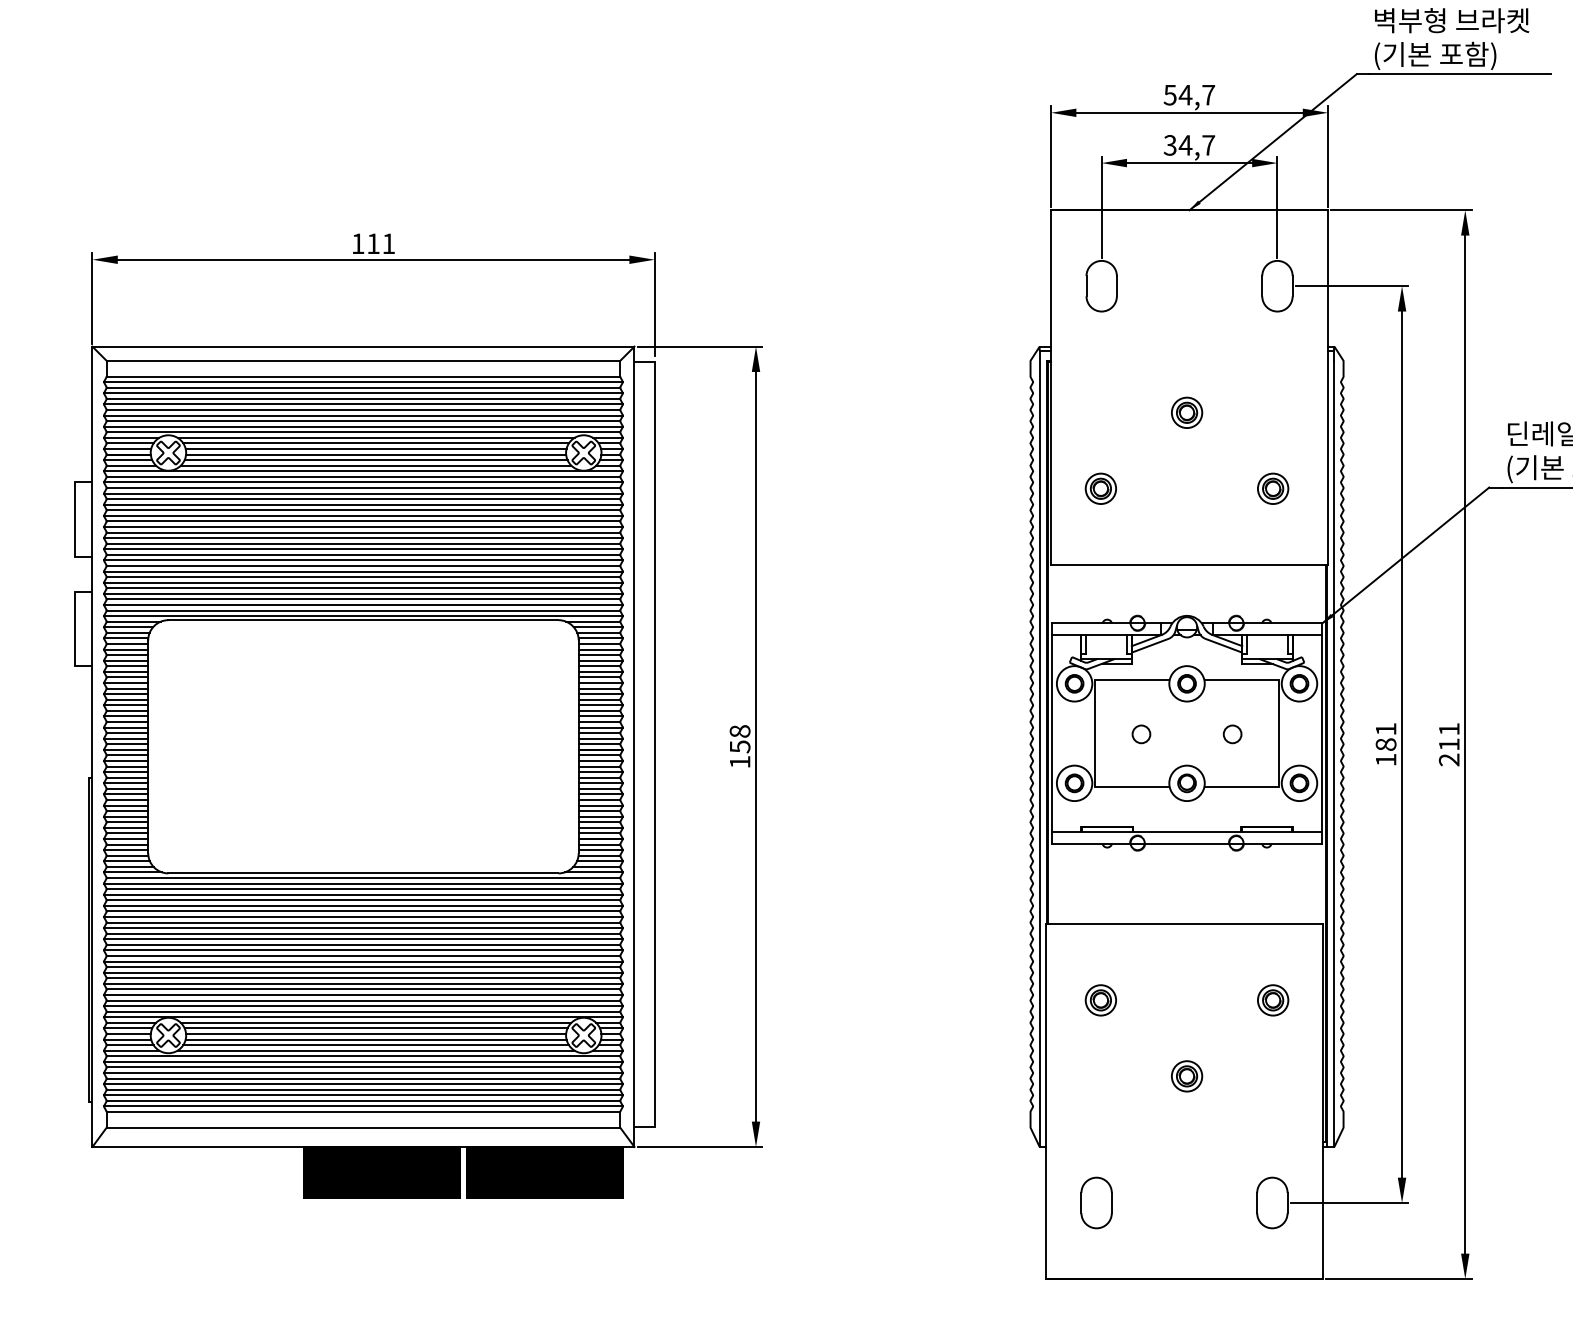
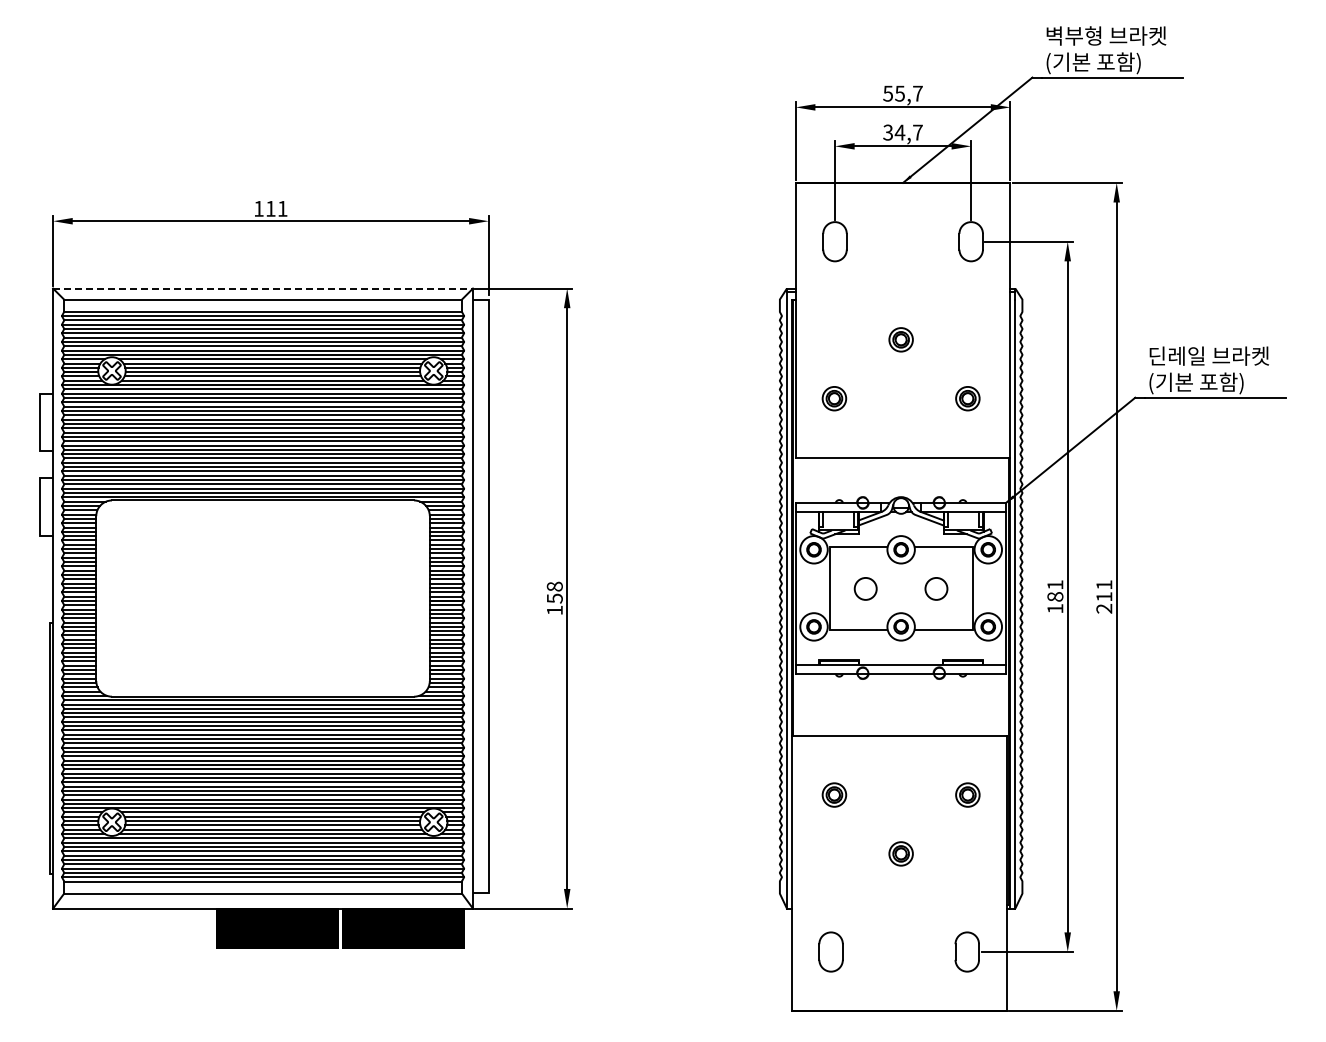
text: (1184, 94) -> (899, 93), 54,7 -> 55,7
line: (364, 346) -> (263, 288), solid -> dashed
circle: (1141, 733) -> (865, 588), size x1.6
circle: (1232, 733) -> (936, 588), size x1.6

